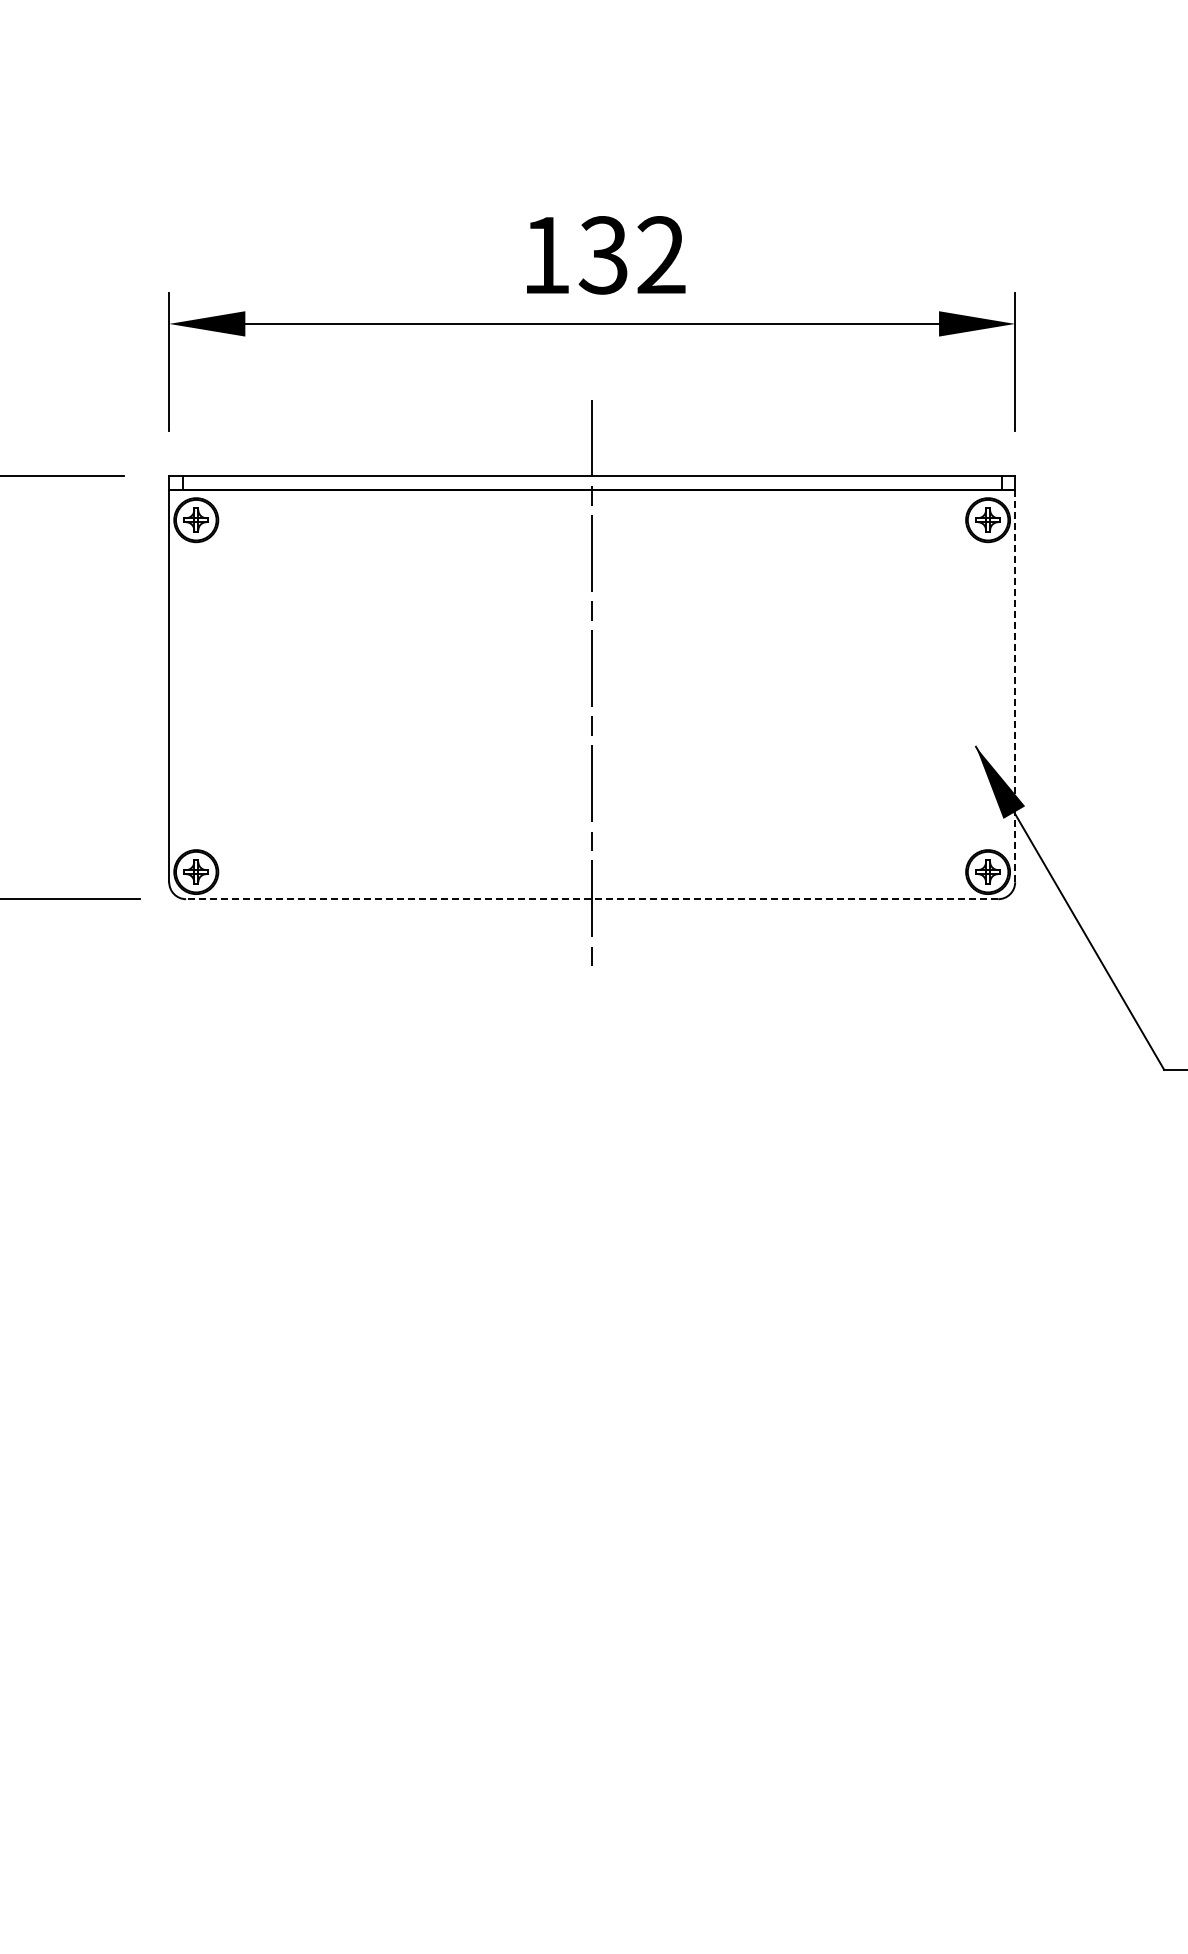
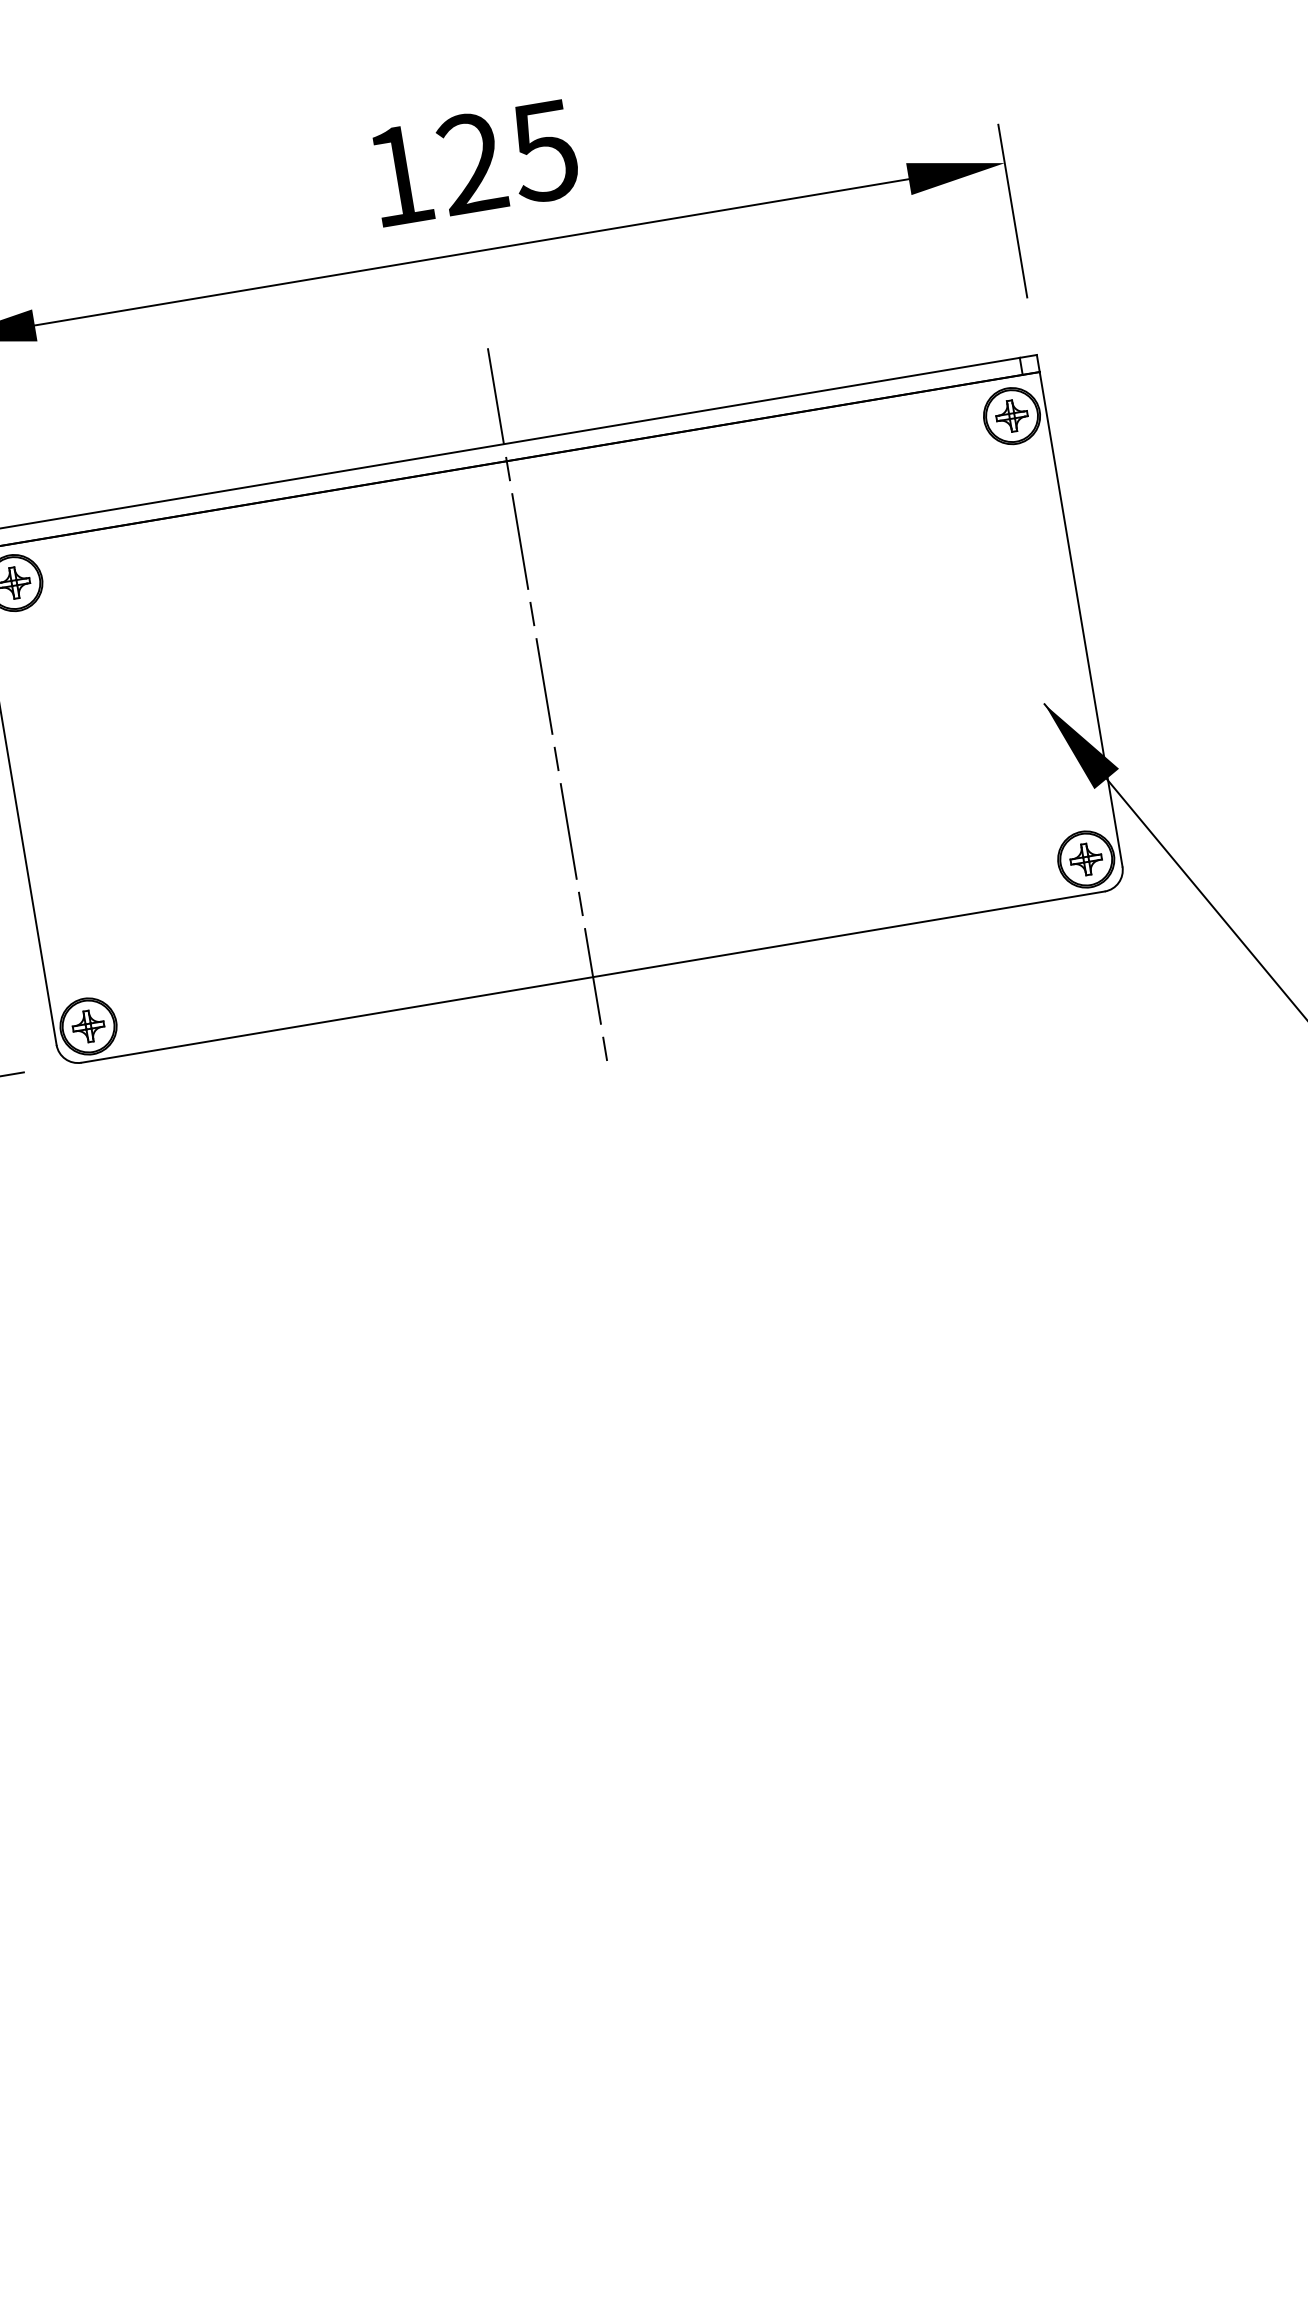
text: (631, 255) -> (506, 157), 132 -> 125
line: (1015, 686) -> (1081, 619), dashed -> solid
line: (591, 899) -> (592, 977), dashed -> solid

